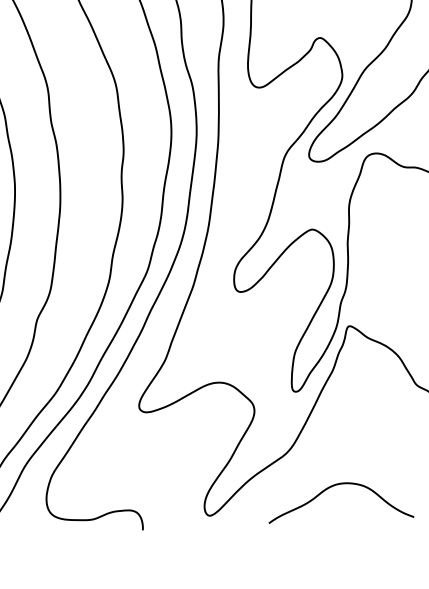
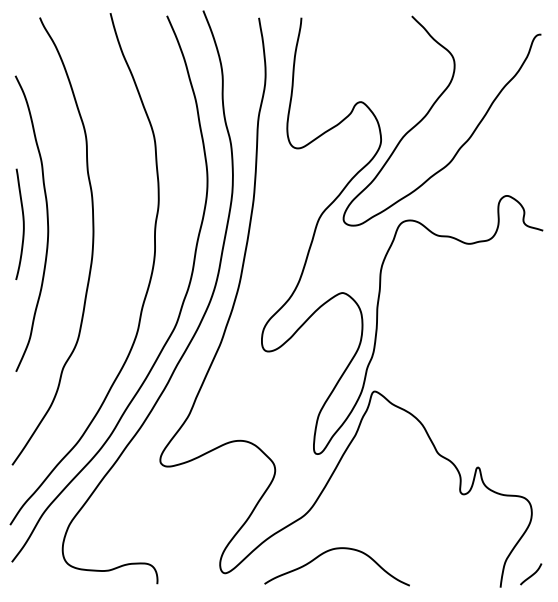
curve: (334, 486) -> (332, 550), moved

